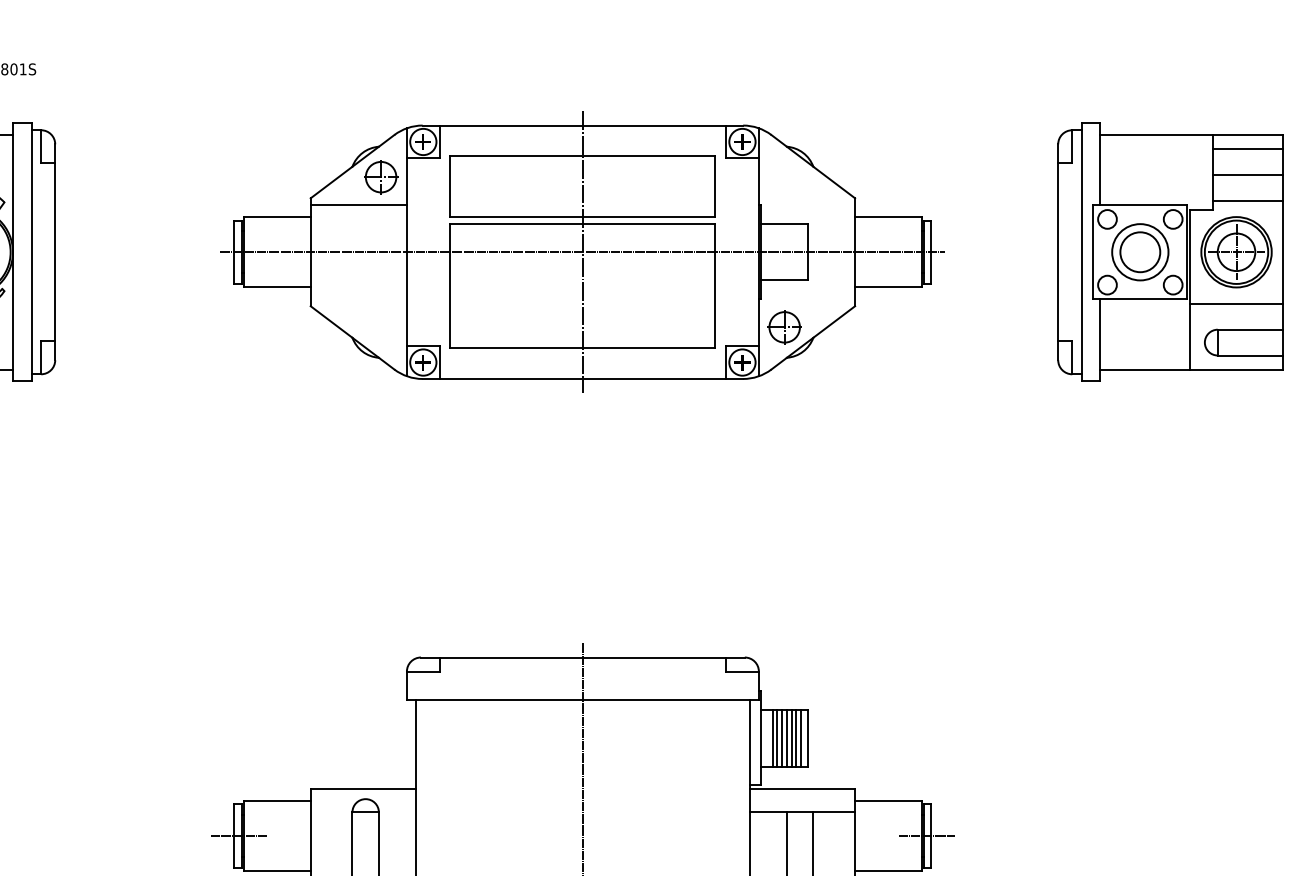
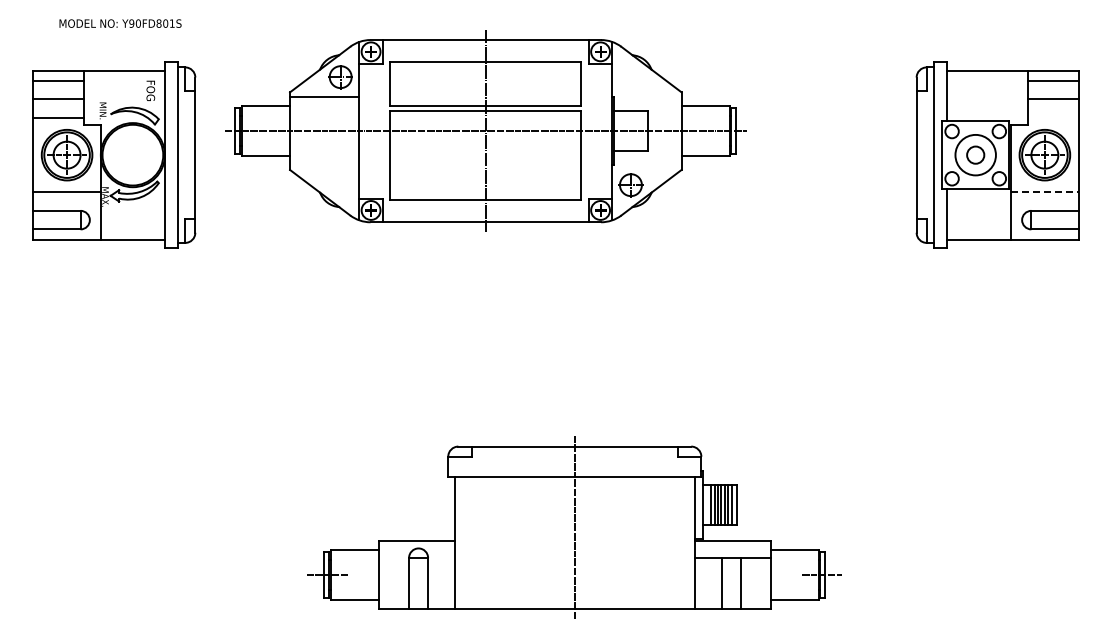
line: (1248, 201) -> (1053, 118), removed
part: (582, 251) -> (485, 130), moved
circle: (1140, 251) -> (975, 154), size x0.6
line: (1235, 304) -> (1044, 192), solid -> dashed

